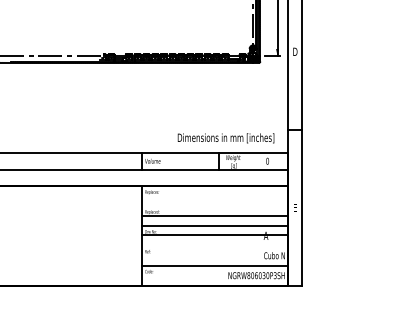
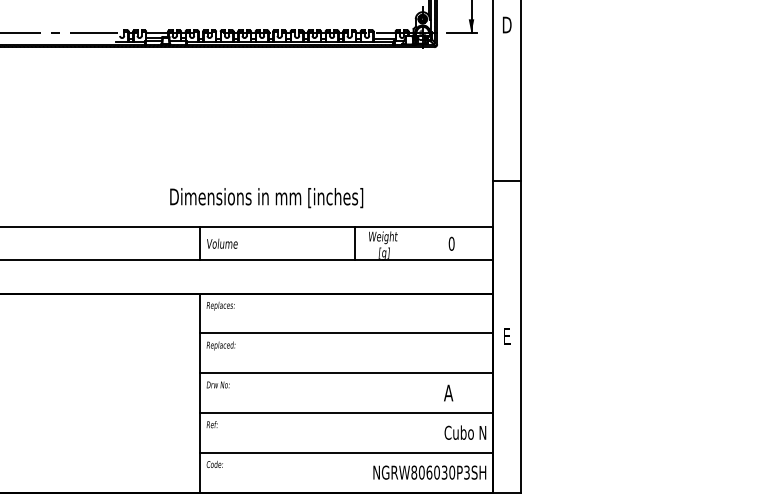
text: (225, 138) -> (265, 198), moved
line: (214, 216) -> (345, 334), moved
line: (214, 234) -> (345, 412), moved

